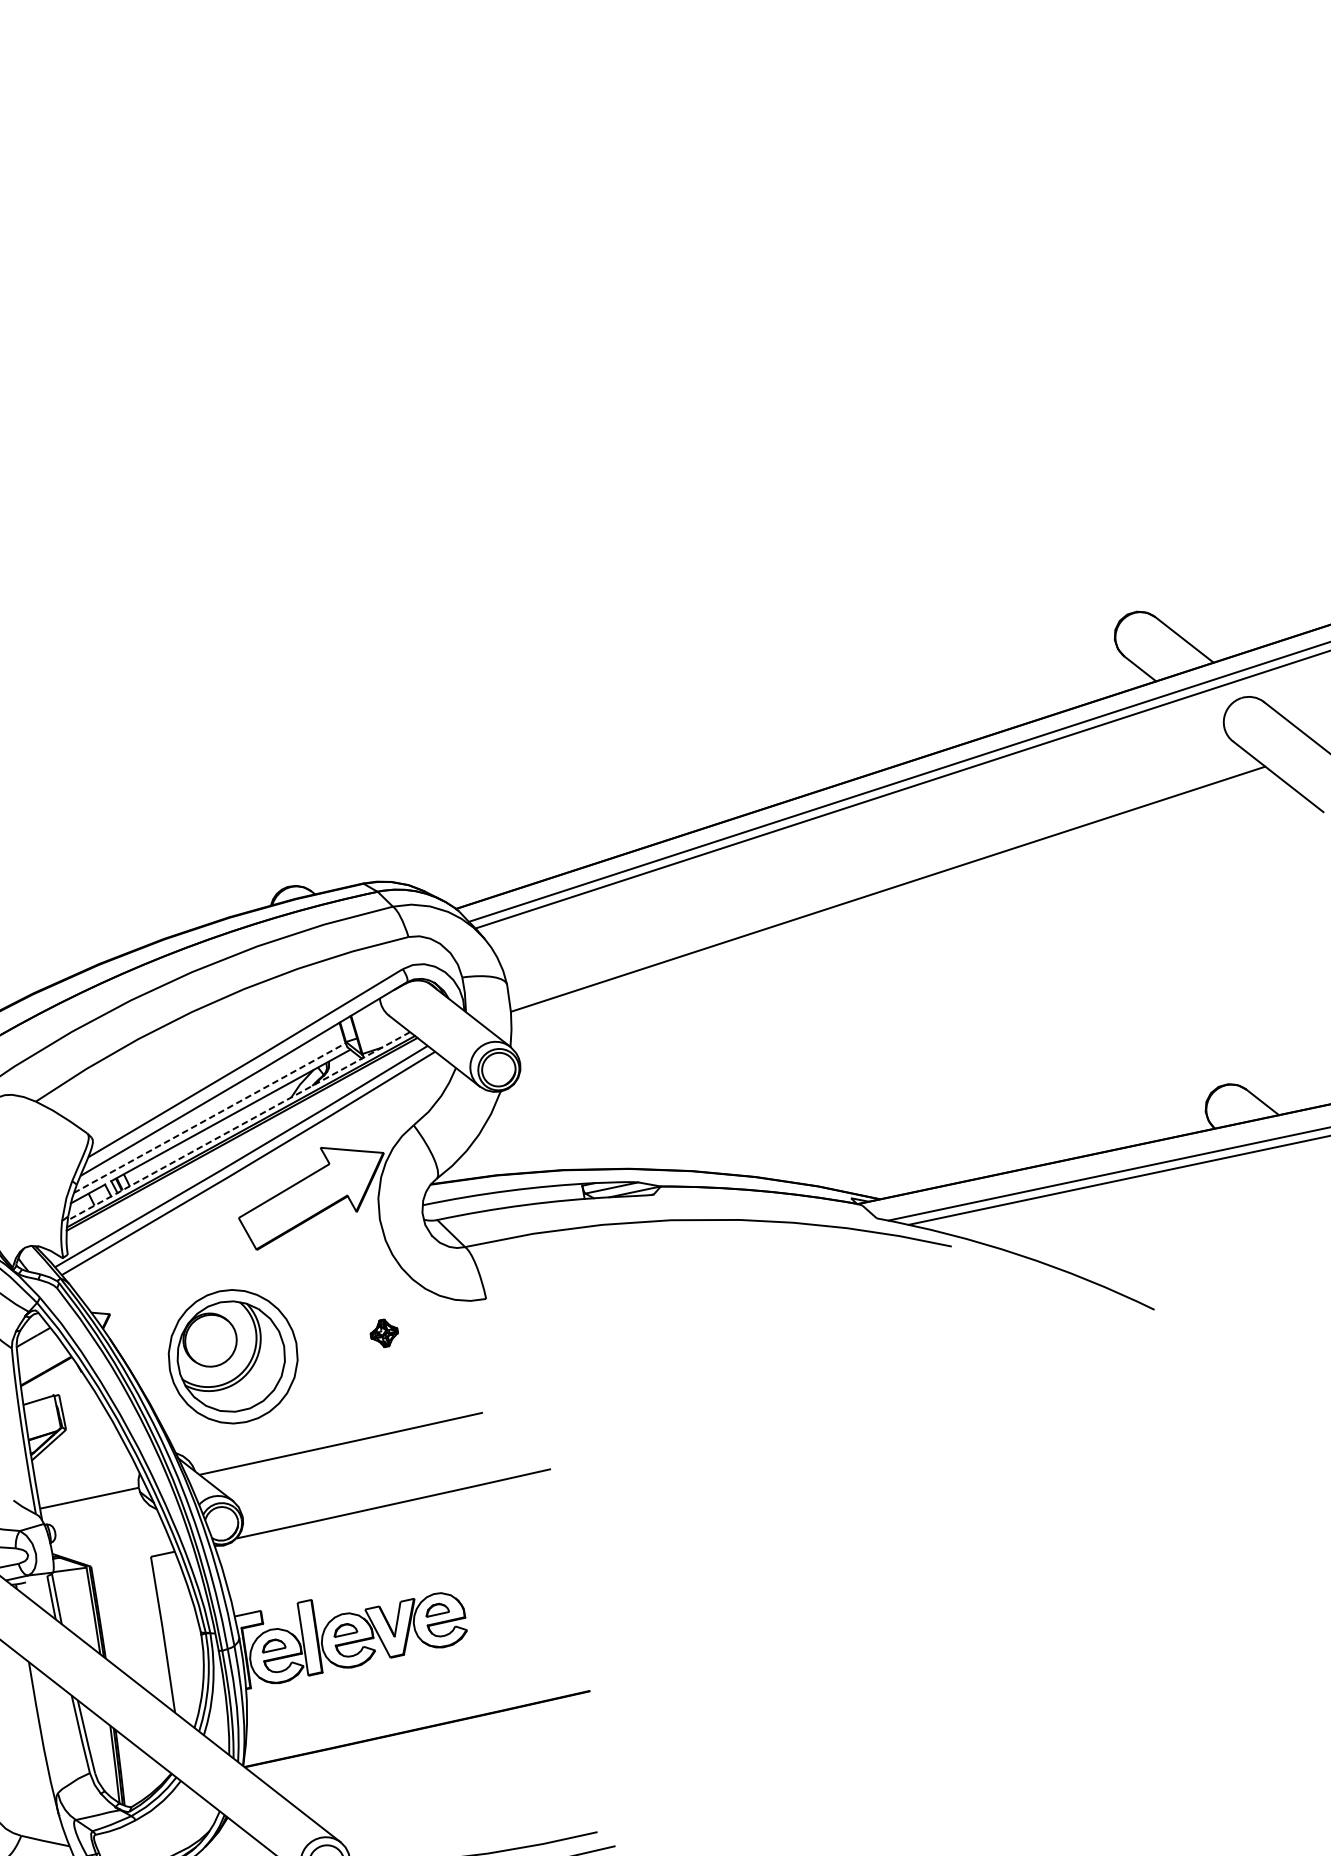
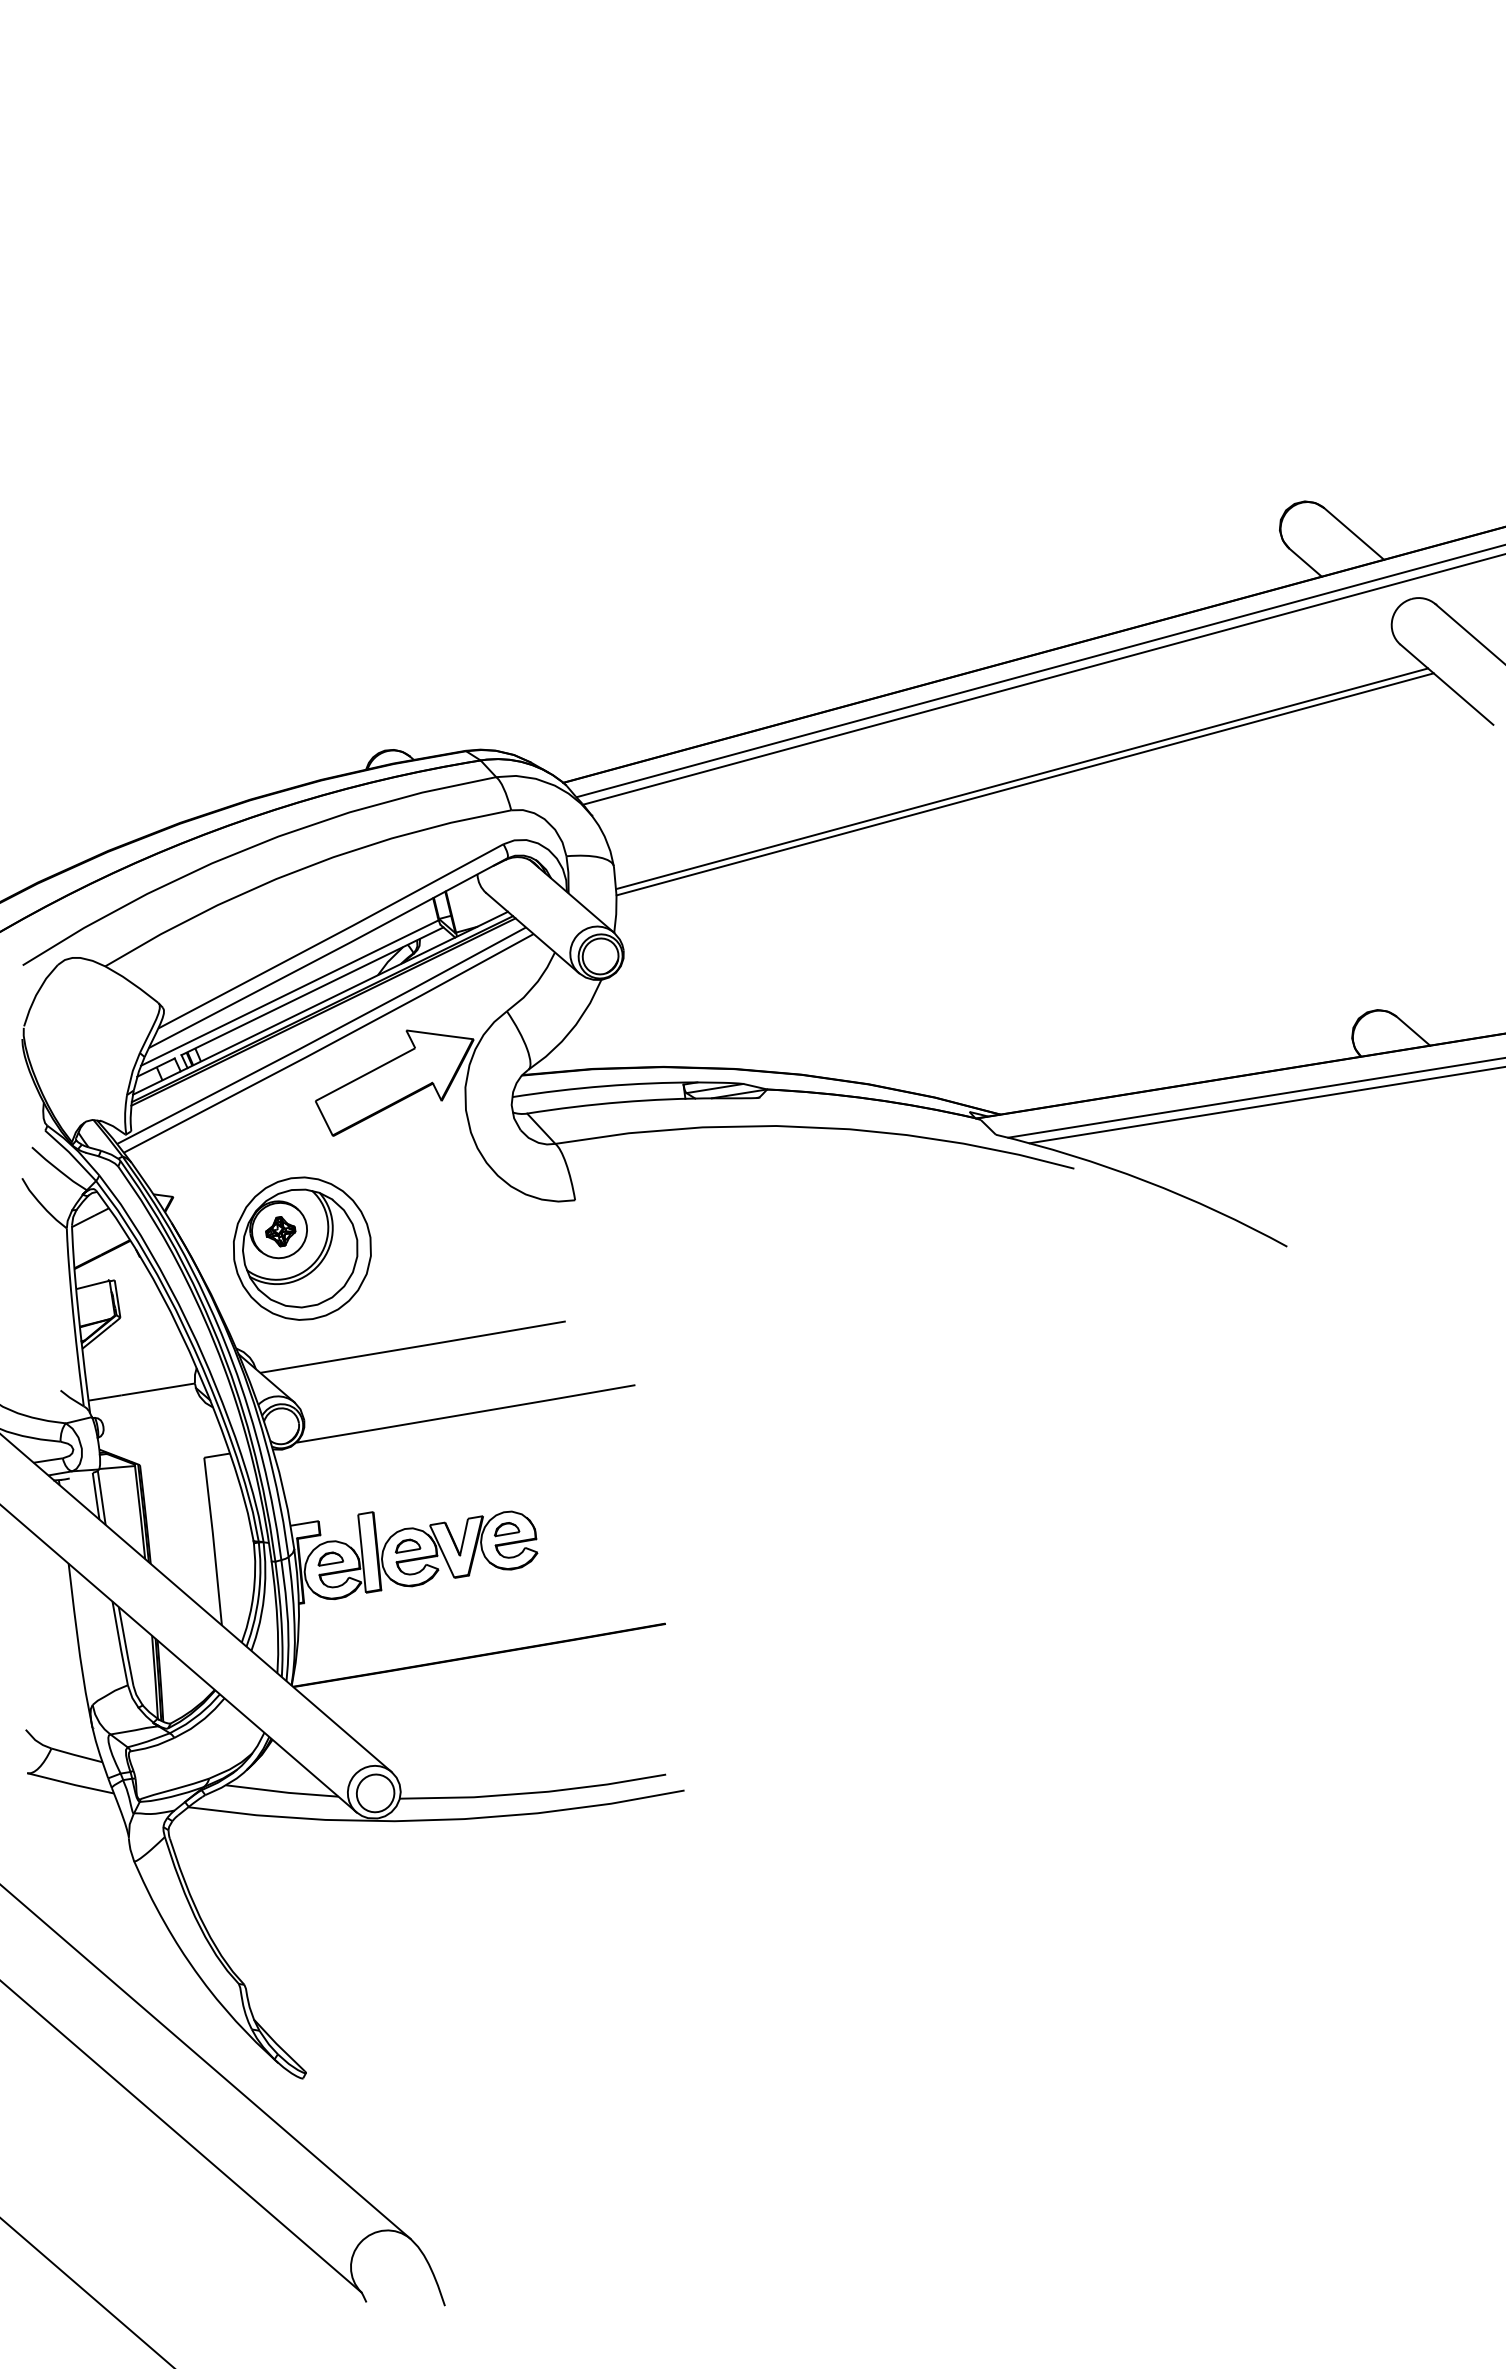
line: (885, 883) -> (1022, 778), added
line: (209, 1118) -> (289, 993), dashed -> solid
line: (238, 1126) -> (320, 1003), dashed -> solid
part: (384, 1333) -> (280, 1231), moved

